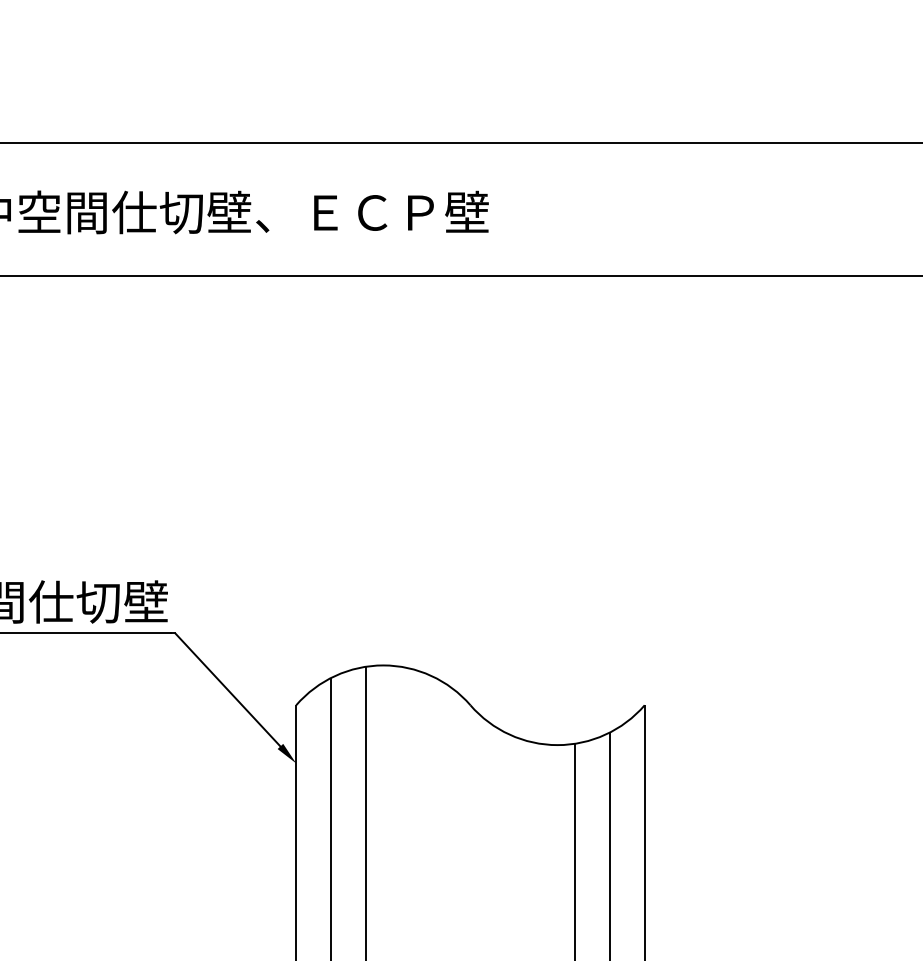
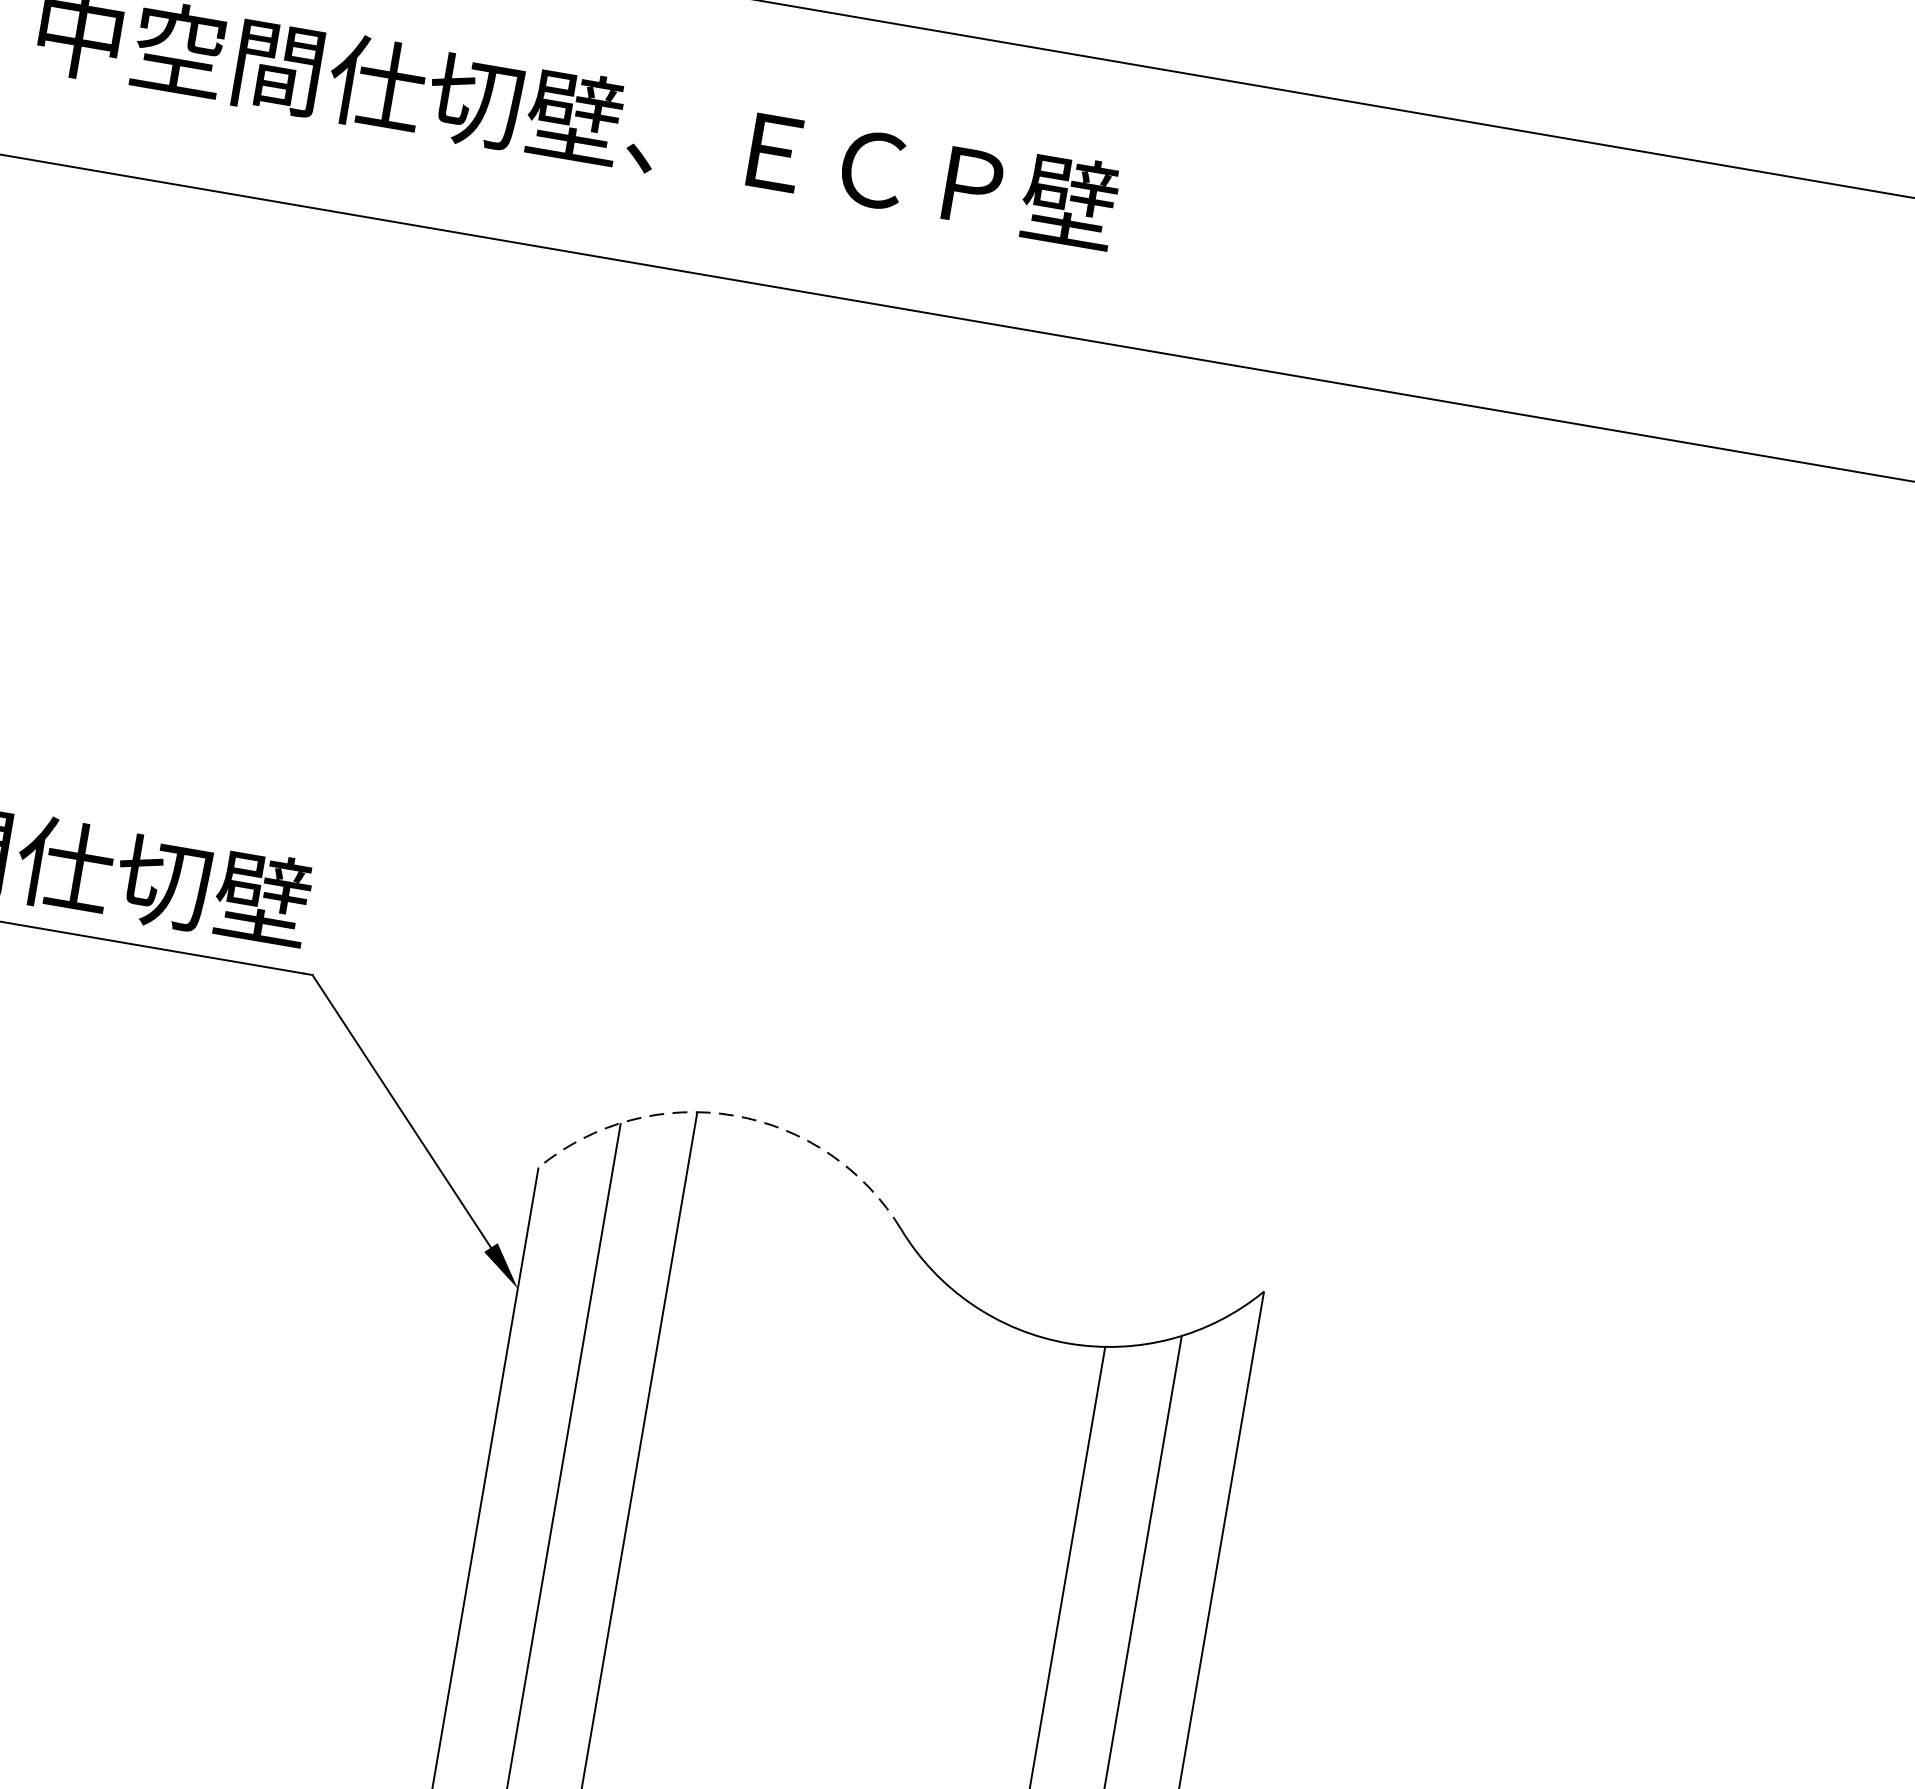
arc: (383, 665) -> (734, 1115), solid -> dashed

